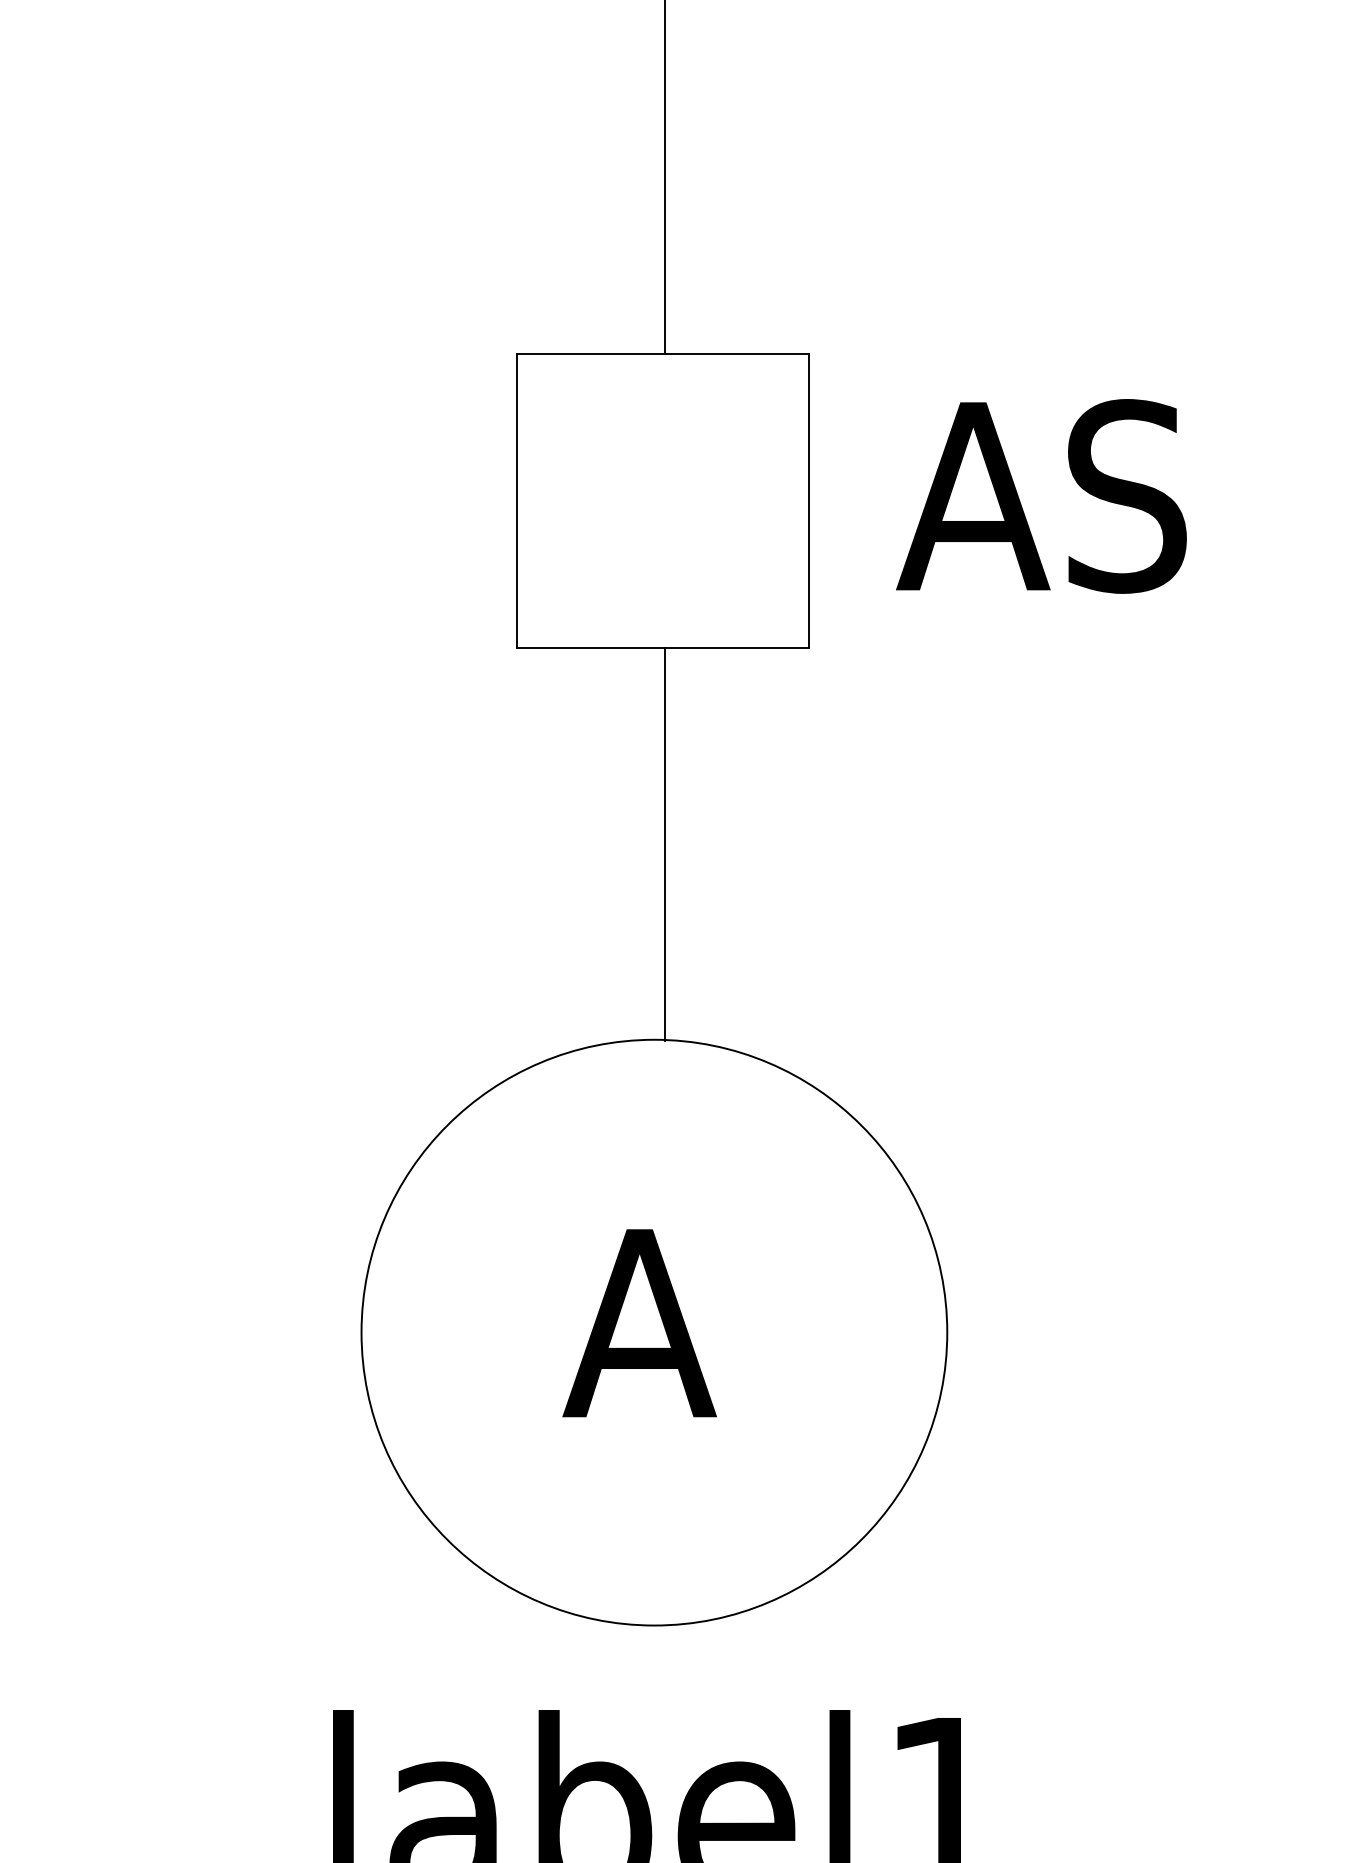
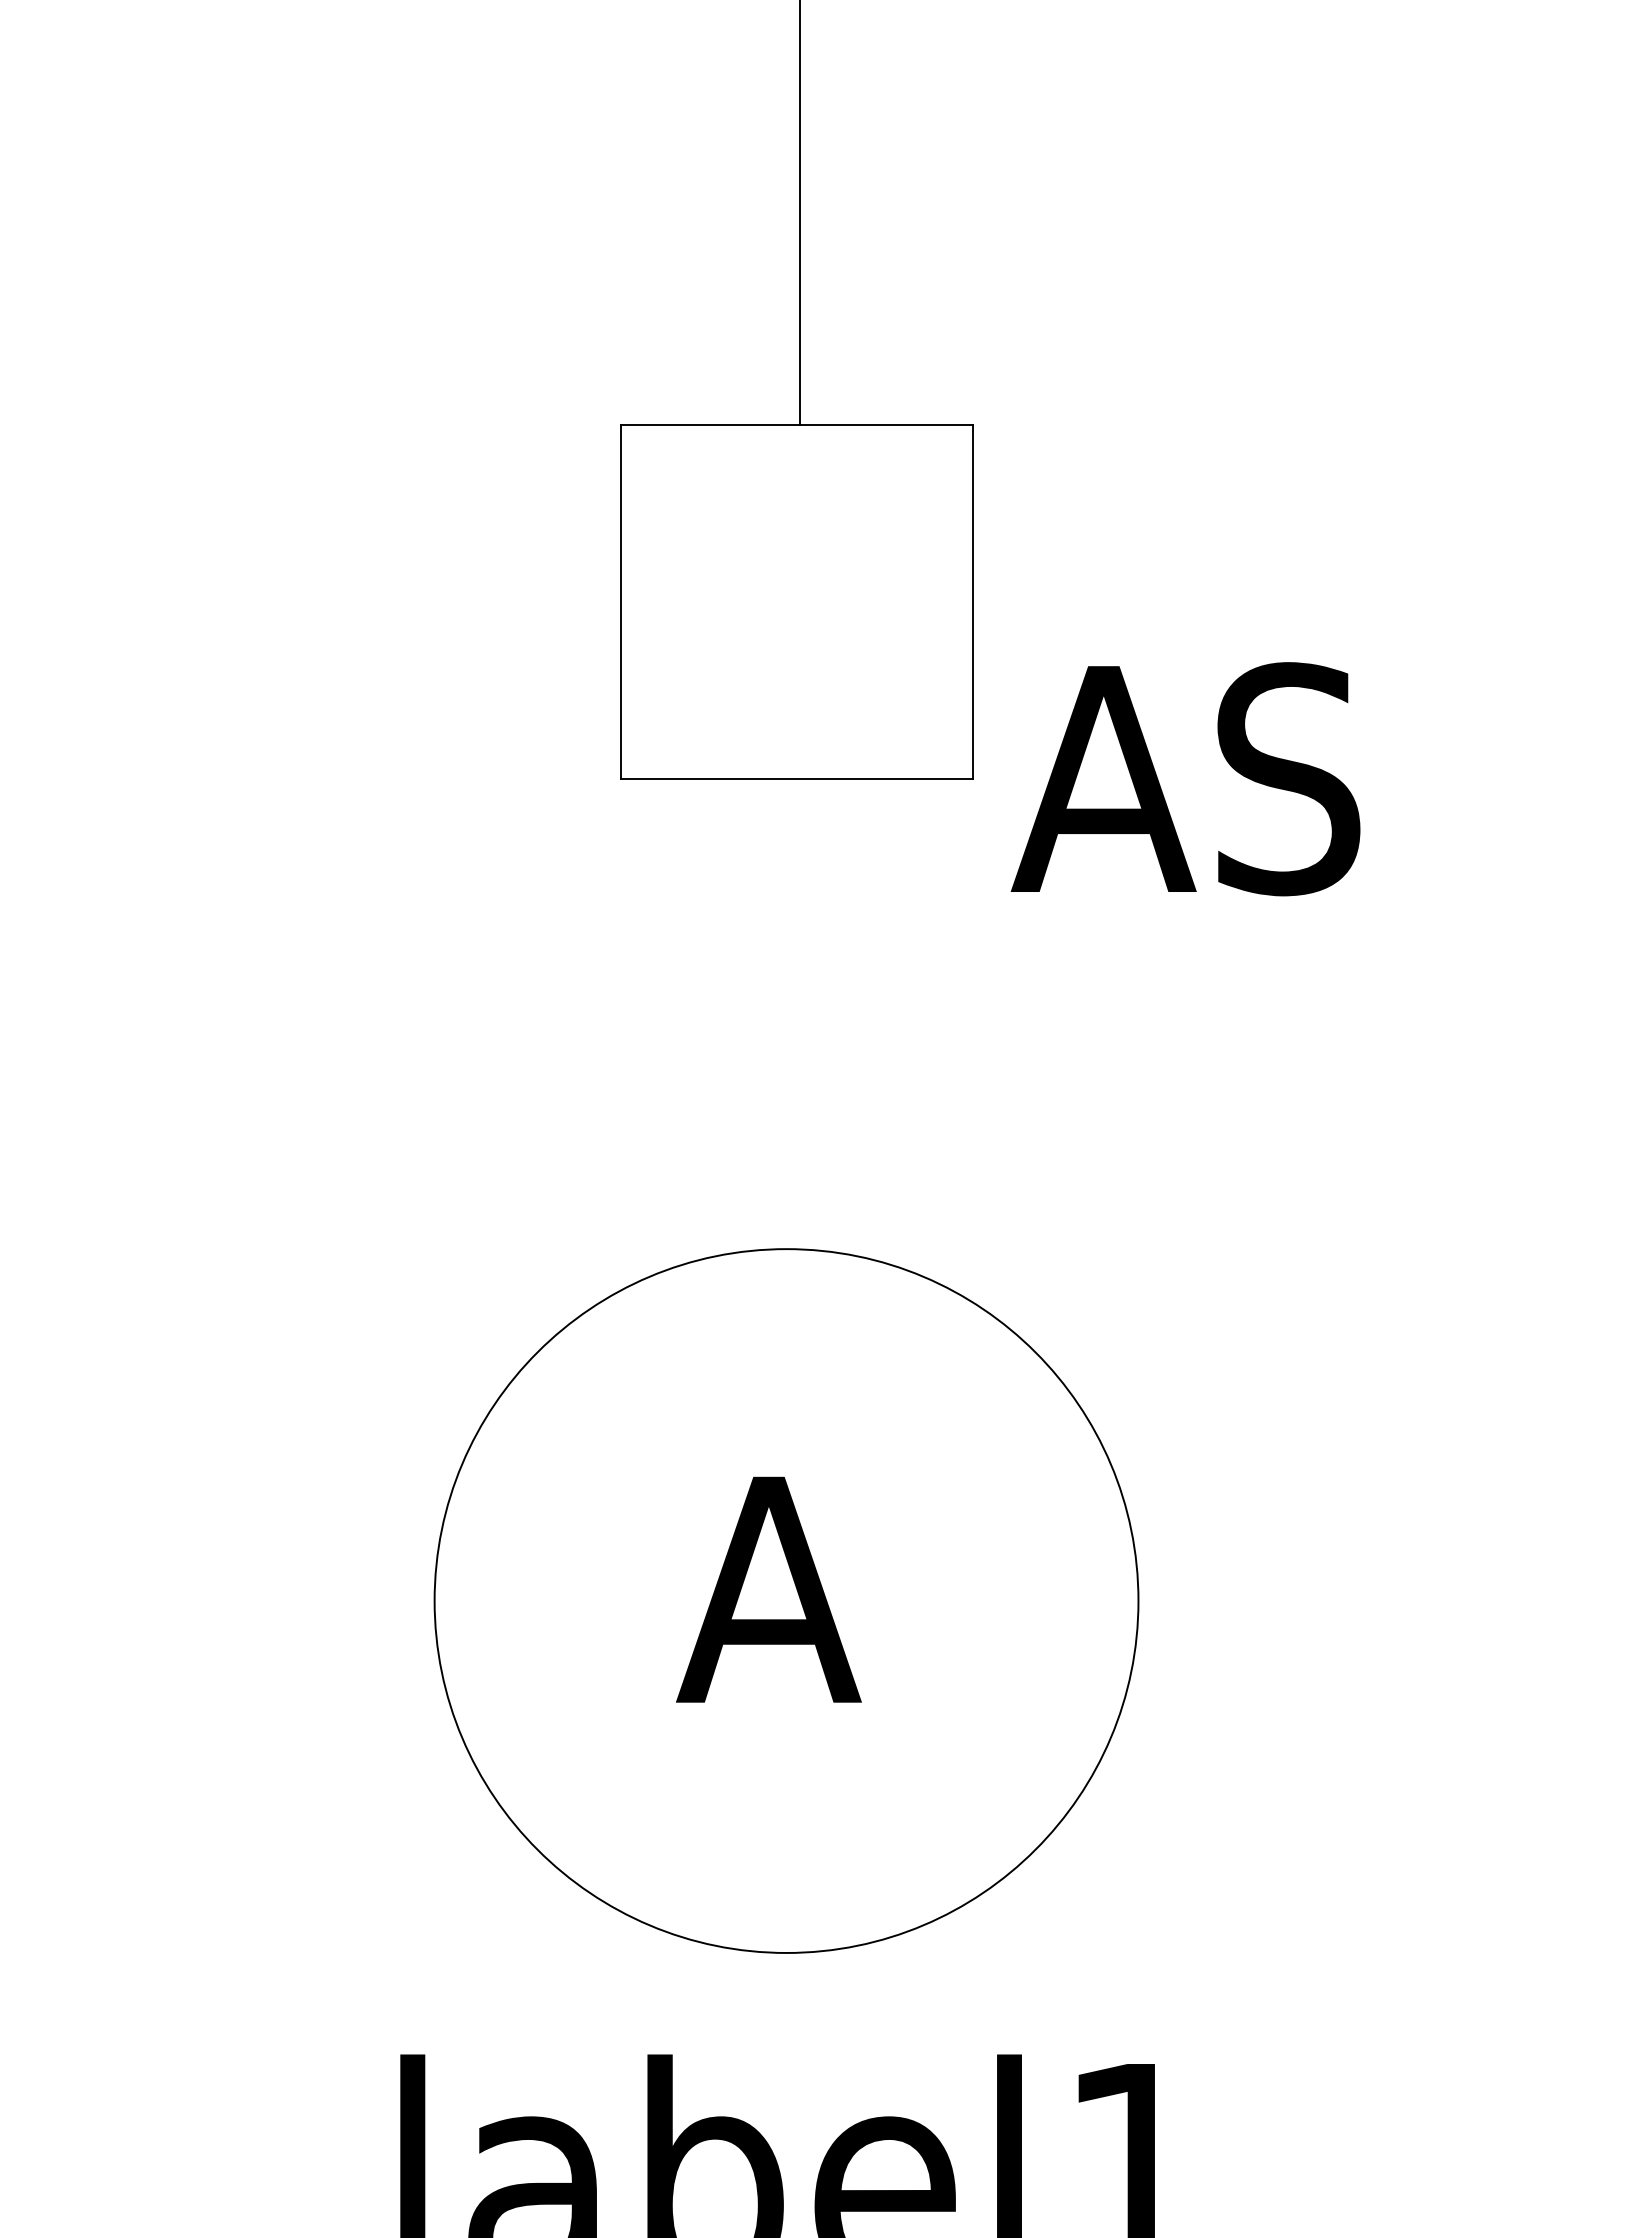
text: (1041, 496) -> (1185, 779), moved
line: (665, 844) -> (799, 1014), removed

